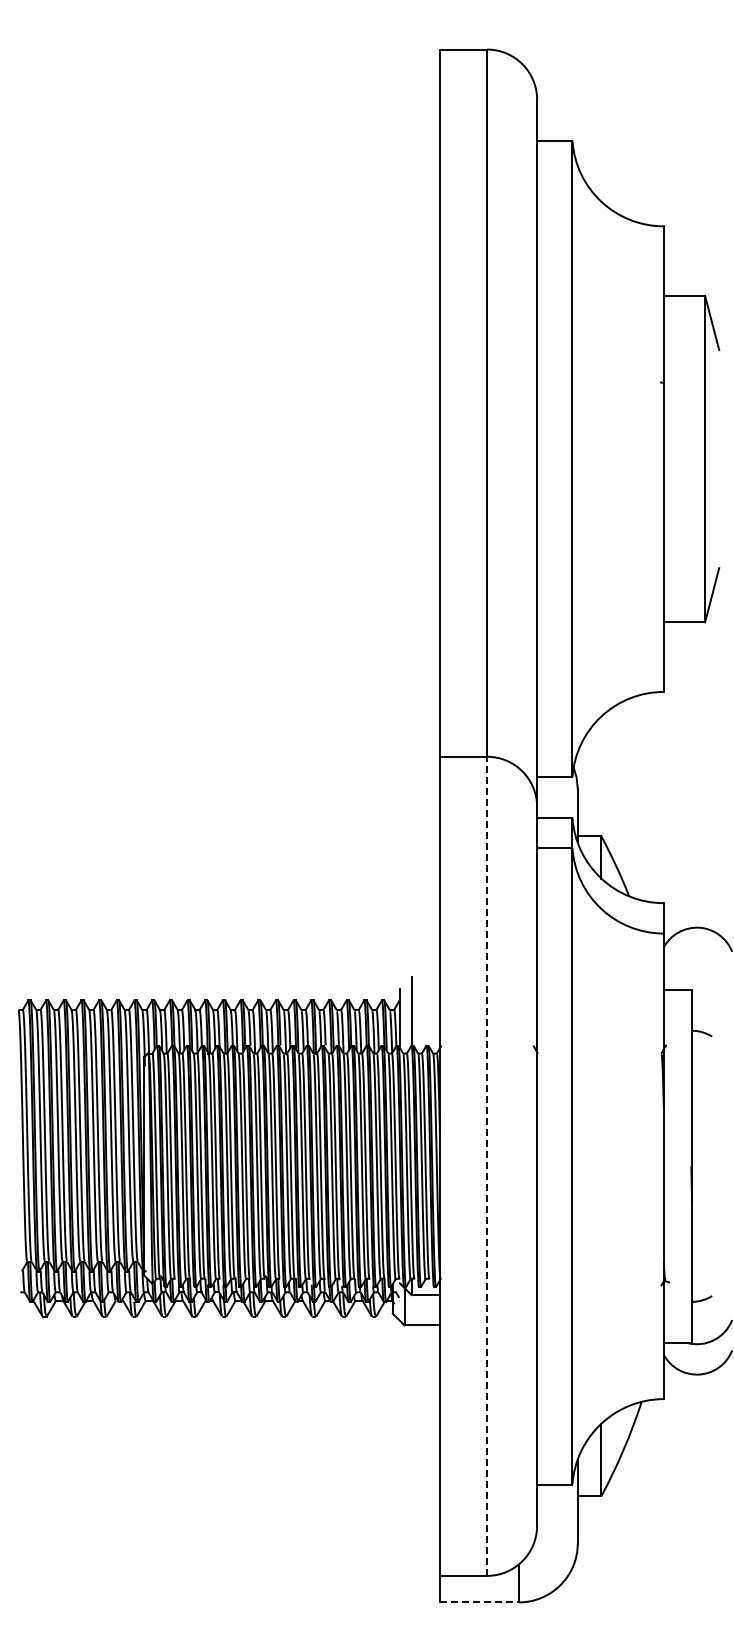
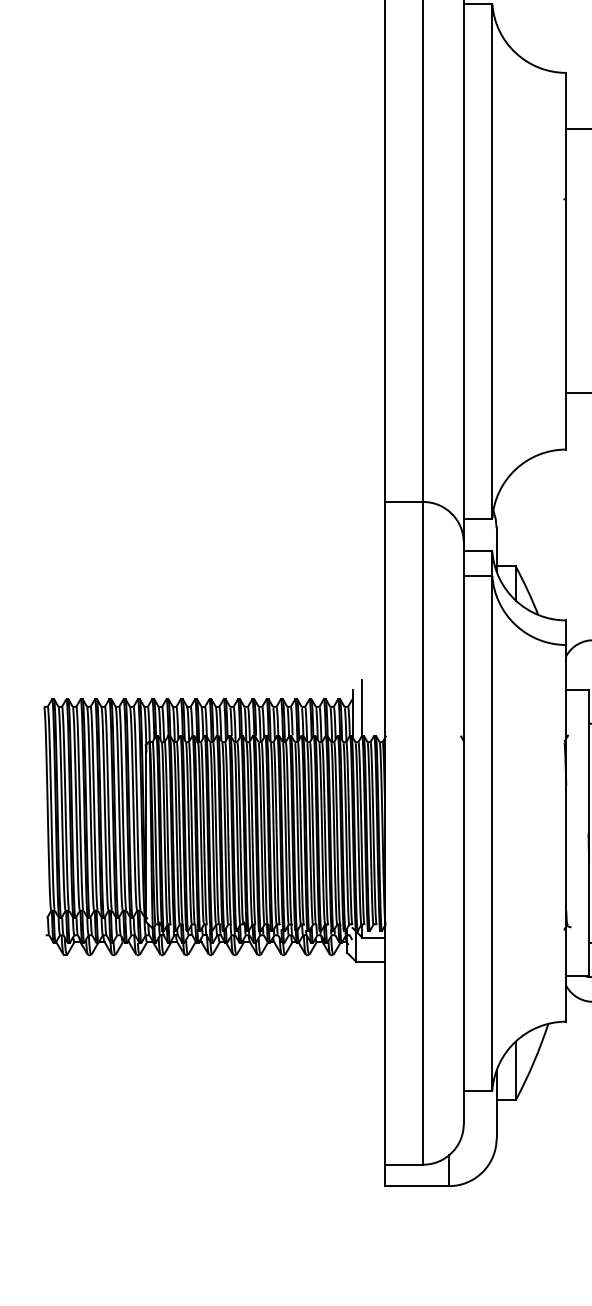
line: (487, 1166) -> (423, 833), dashed -> solid
line: (479, 1602) -> (417, 1186), dashed -> solid

